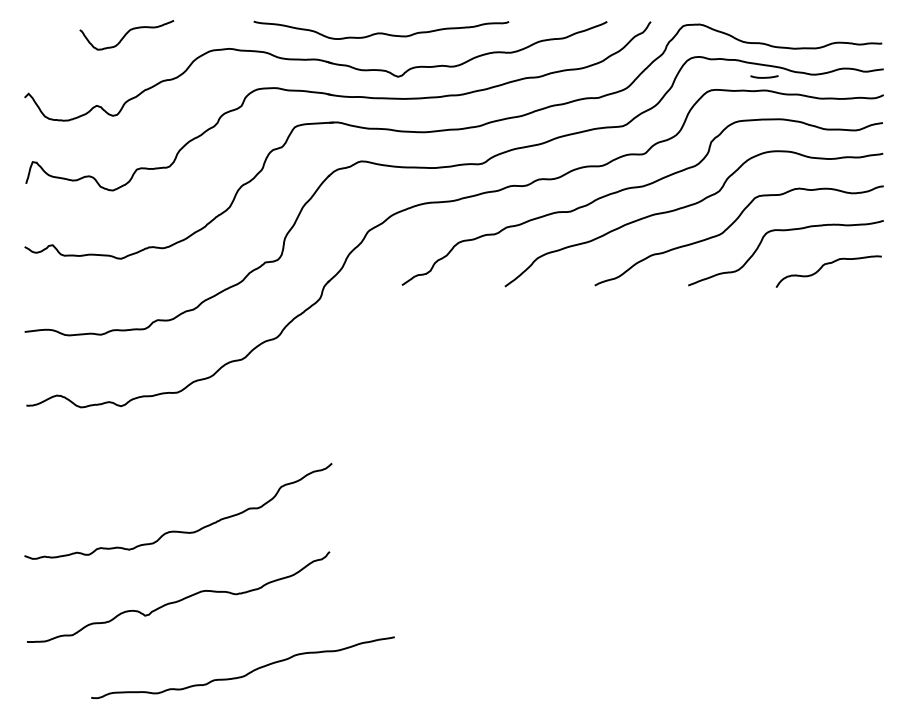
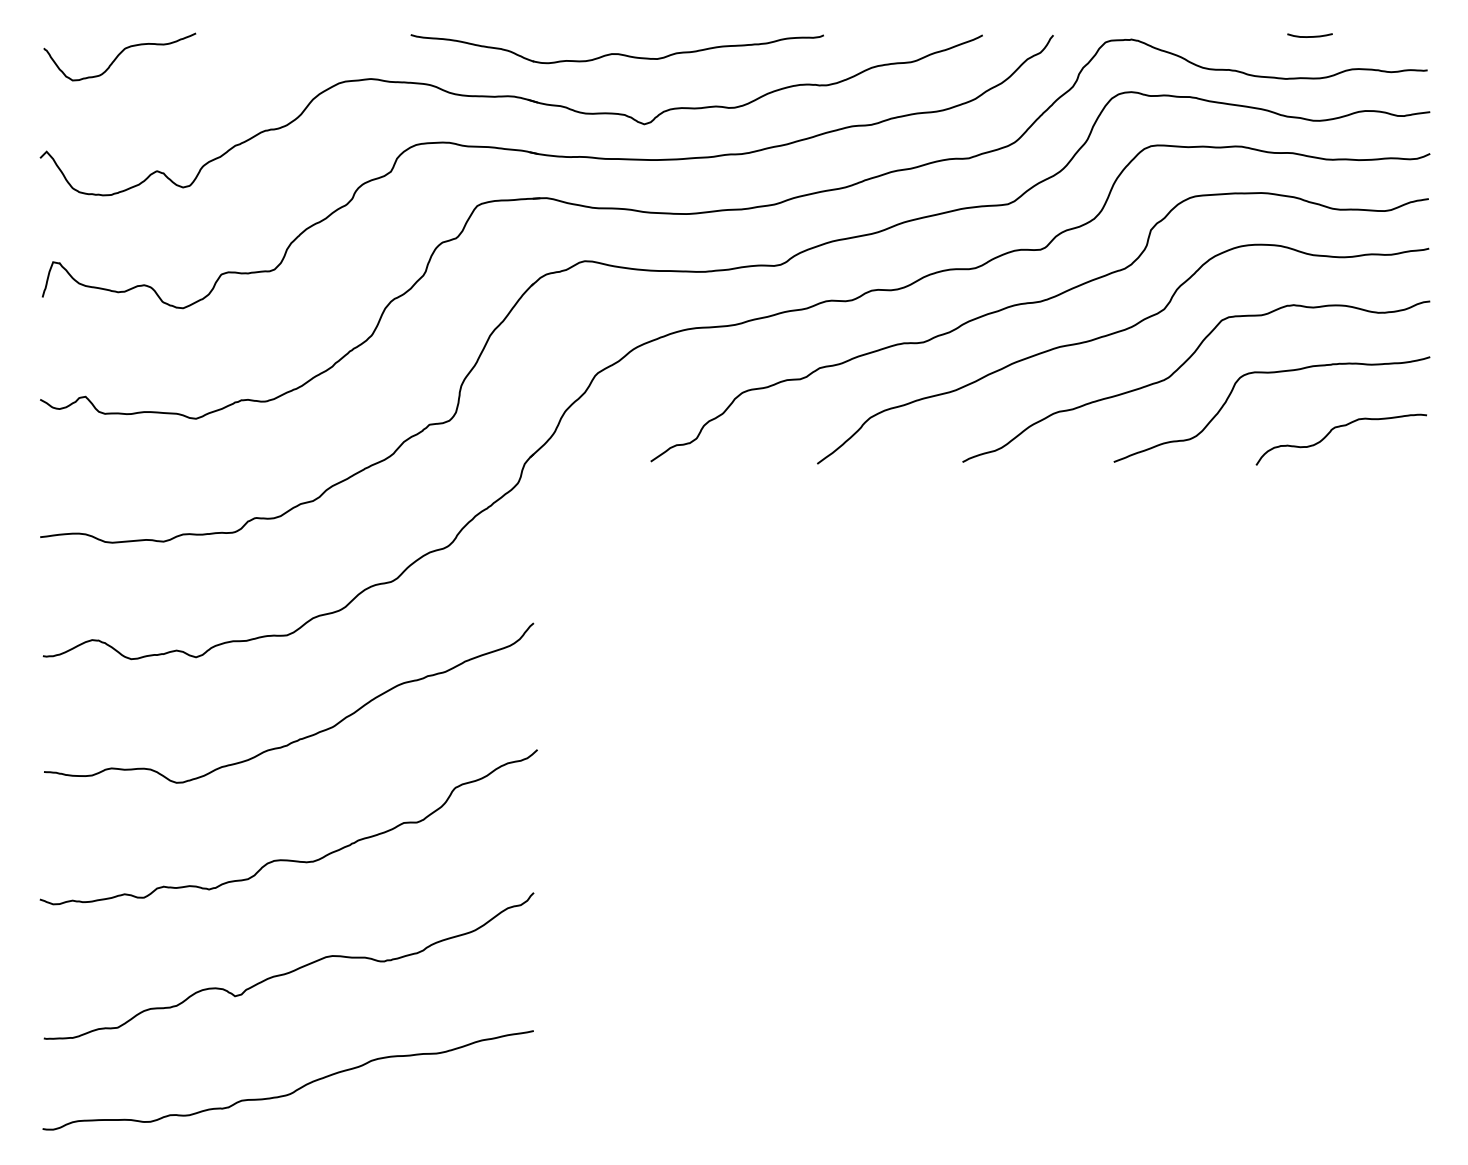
curve: (126, 35) -> (119, 57), moved
line: (765, 76) -> (1311, 34), moved
curve: (186, 455) -> (301, 737), added
curve: (246, 673) -> (293, 1089), moved

